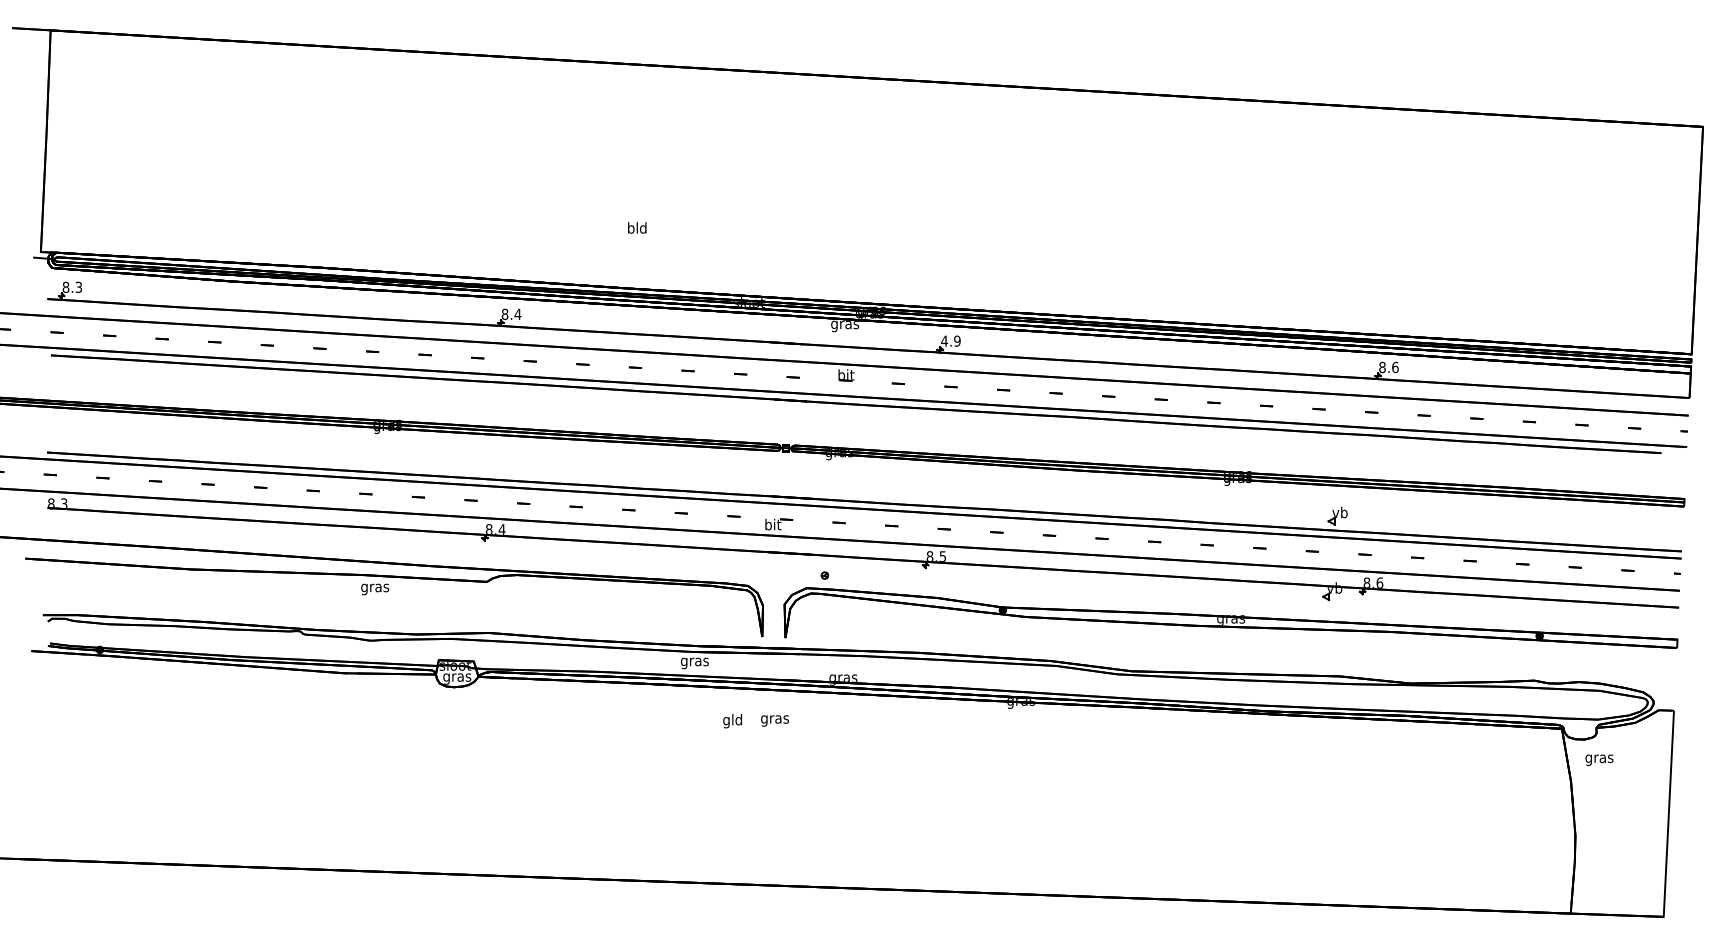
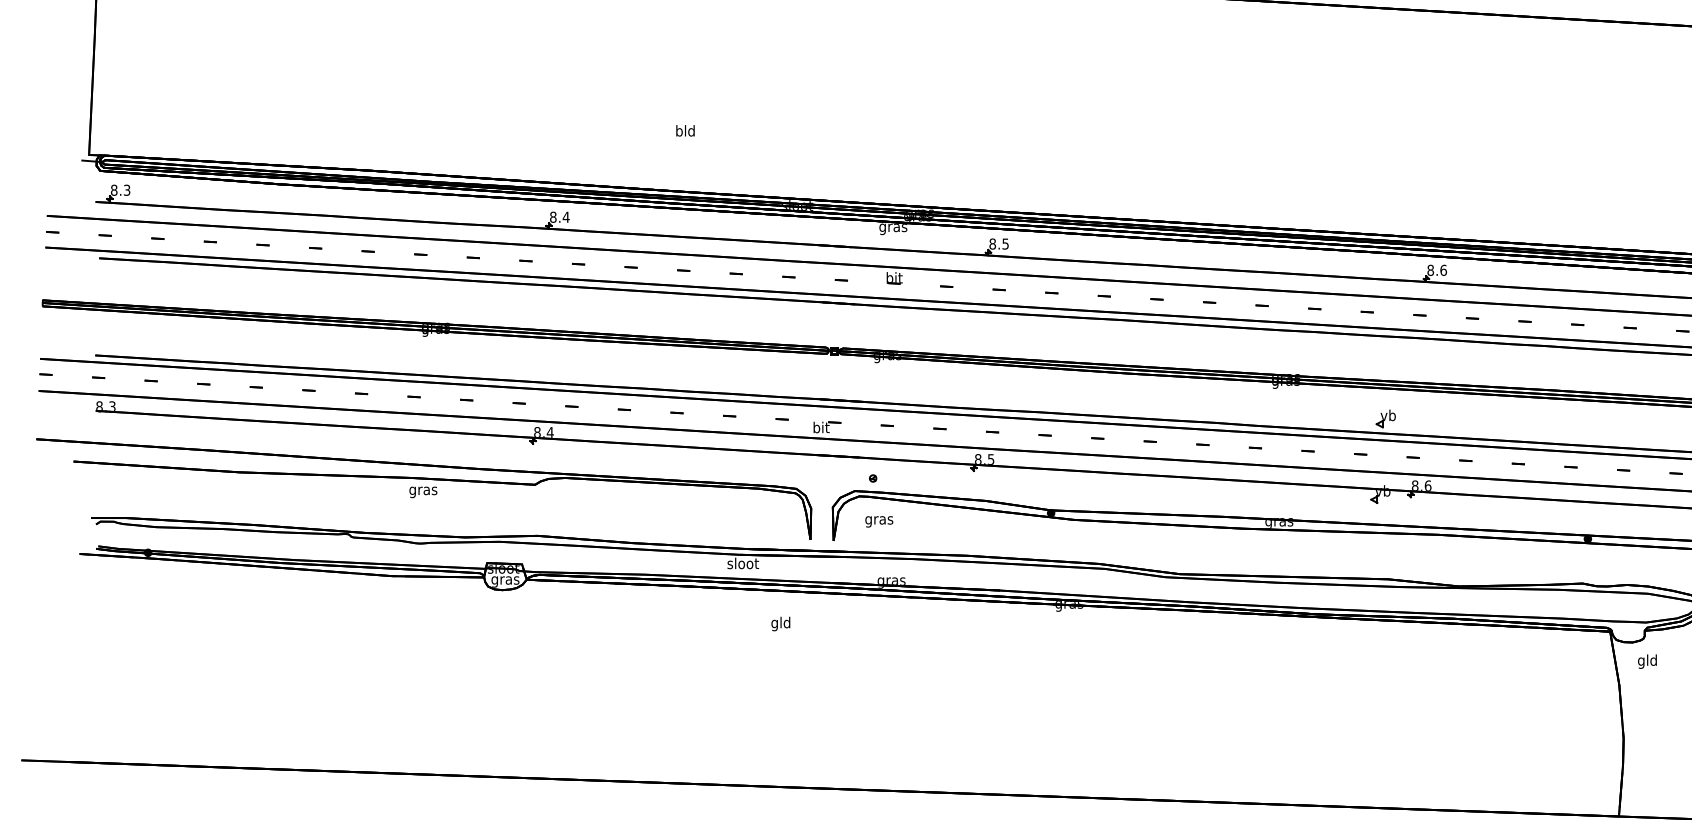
text: (950, 340) -> (998, 243), 4.9 -> 8.5
text: (694, 661) -> (742, 564), gras -> sloot
text: (774, 720) -> (878, 521), moved
text: (1599, 758) -> (1647, 661), gras -> gld

